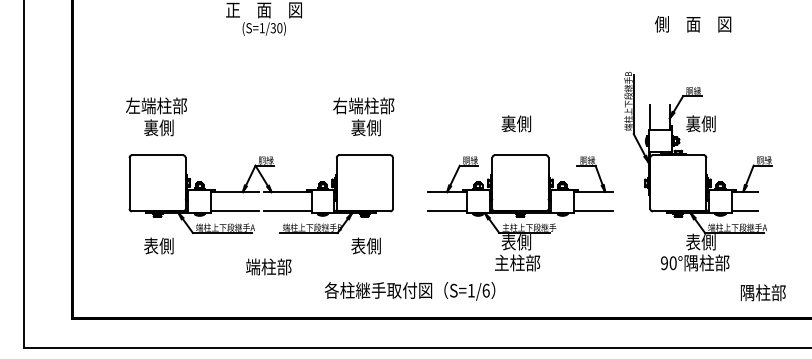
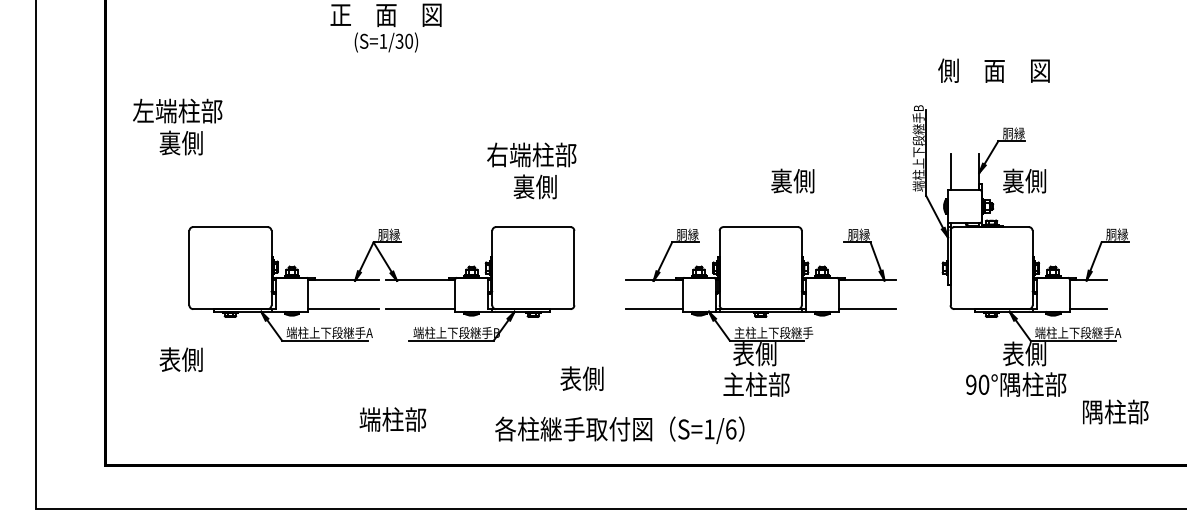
text: (692, 24) -> (993, 71), moved
text: (156, 116) -> (177, 126), moved
text: (516, 123) -> (792, 180), moved
text: (158, 245) -> (180, 358), moved
text: (365, 245) -> (581, 377), moved
text: (268, 266) -> (392, 418), moved
text: (409, 291) -> (619, 430), moved
text: (763, 292) -> (1115, 411), moved

